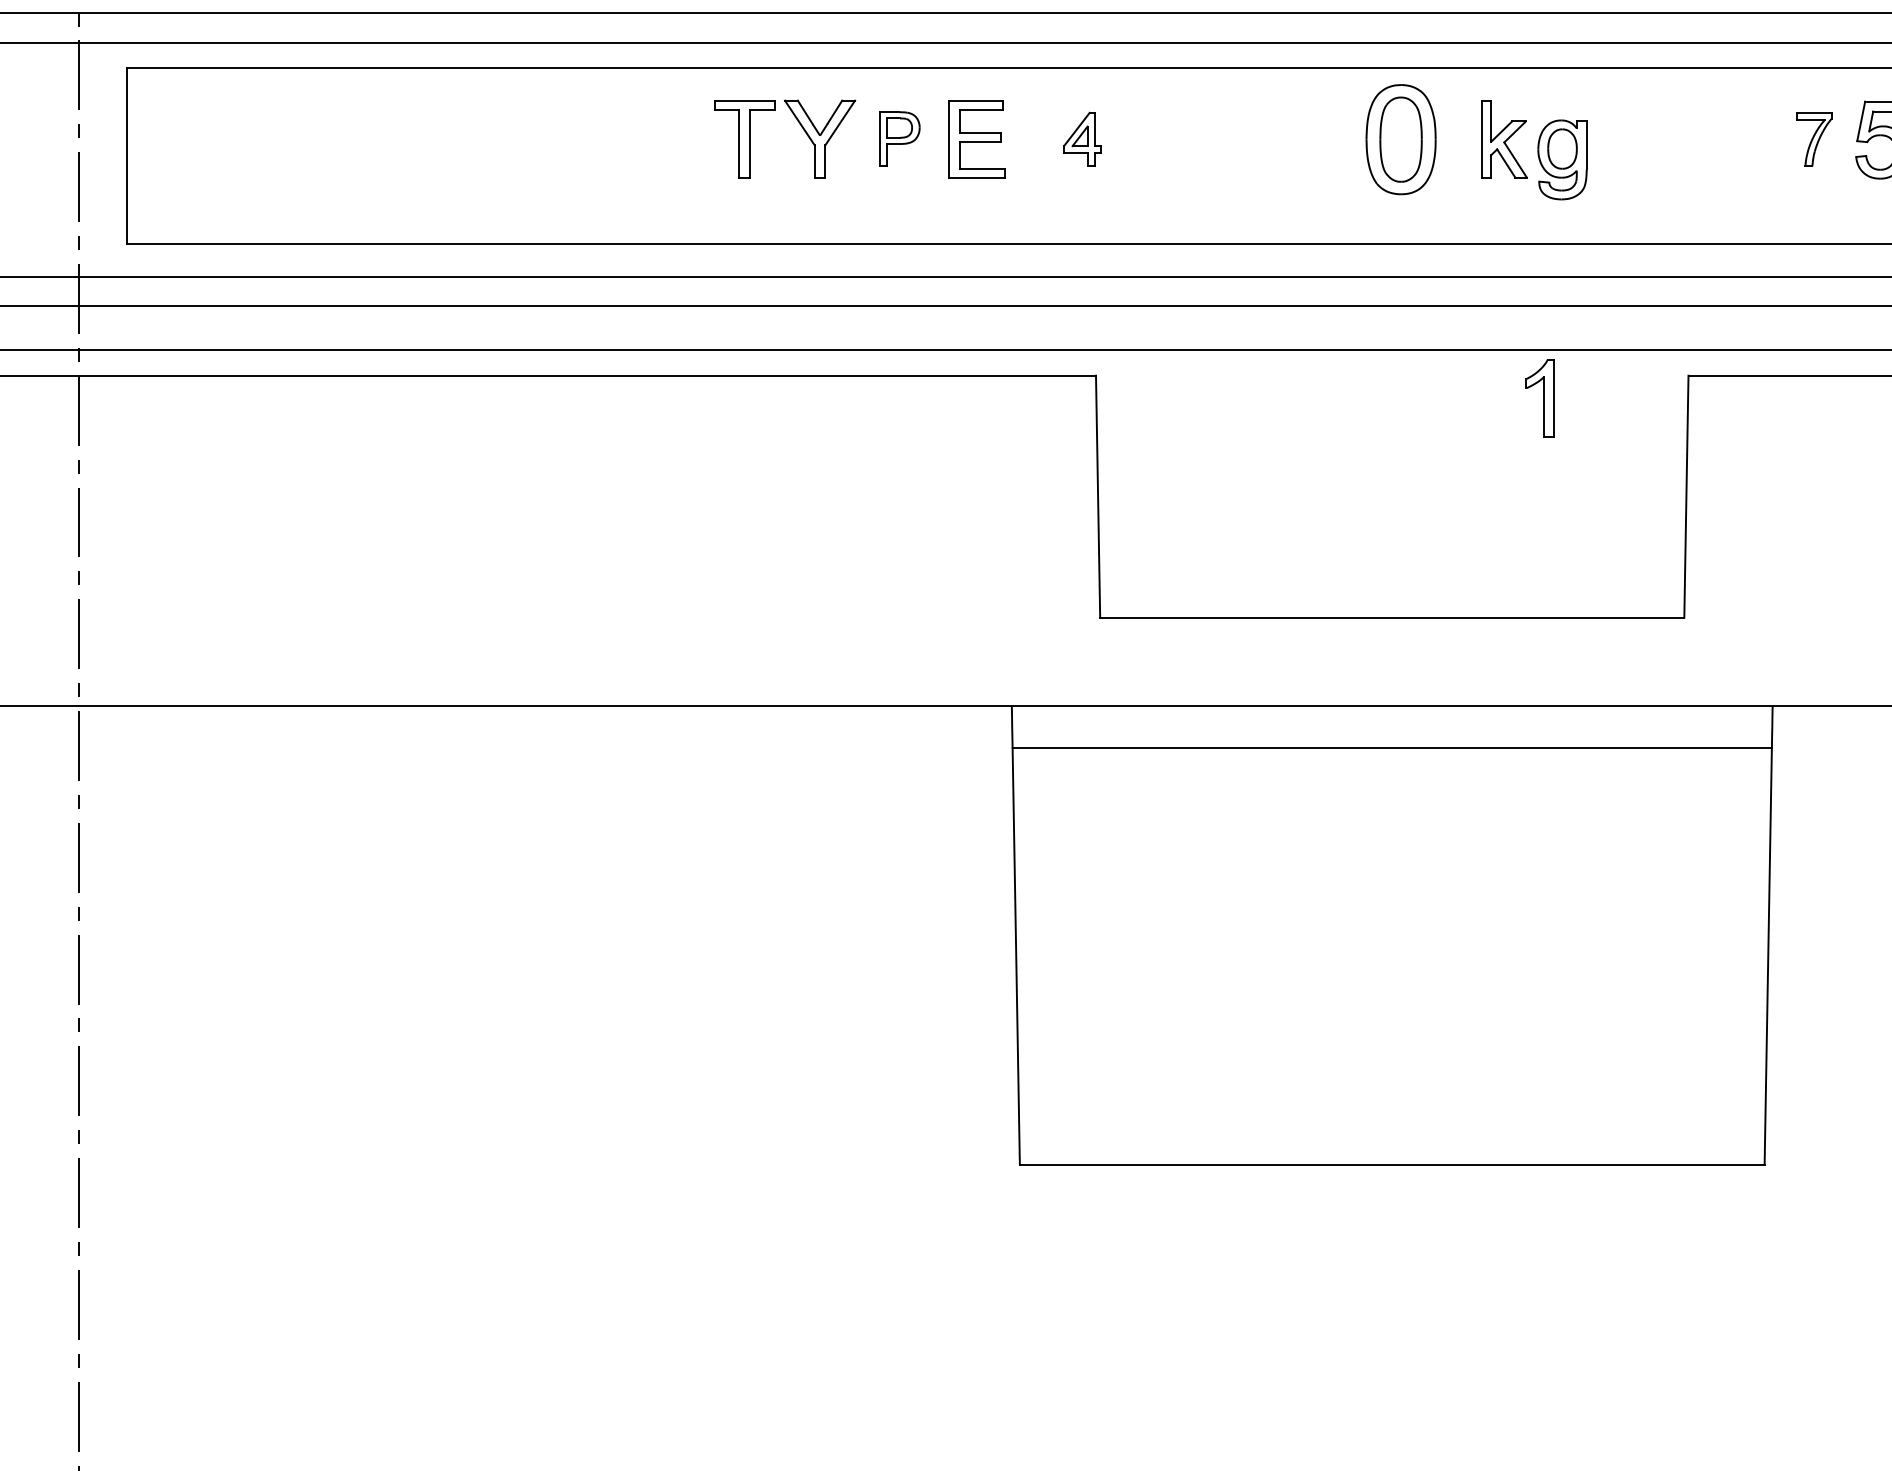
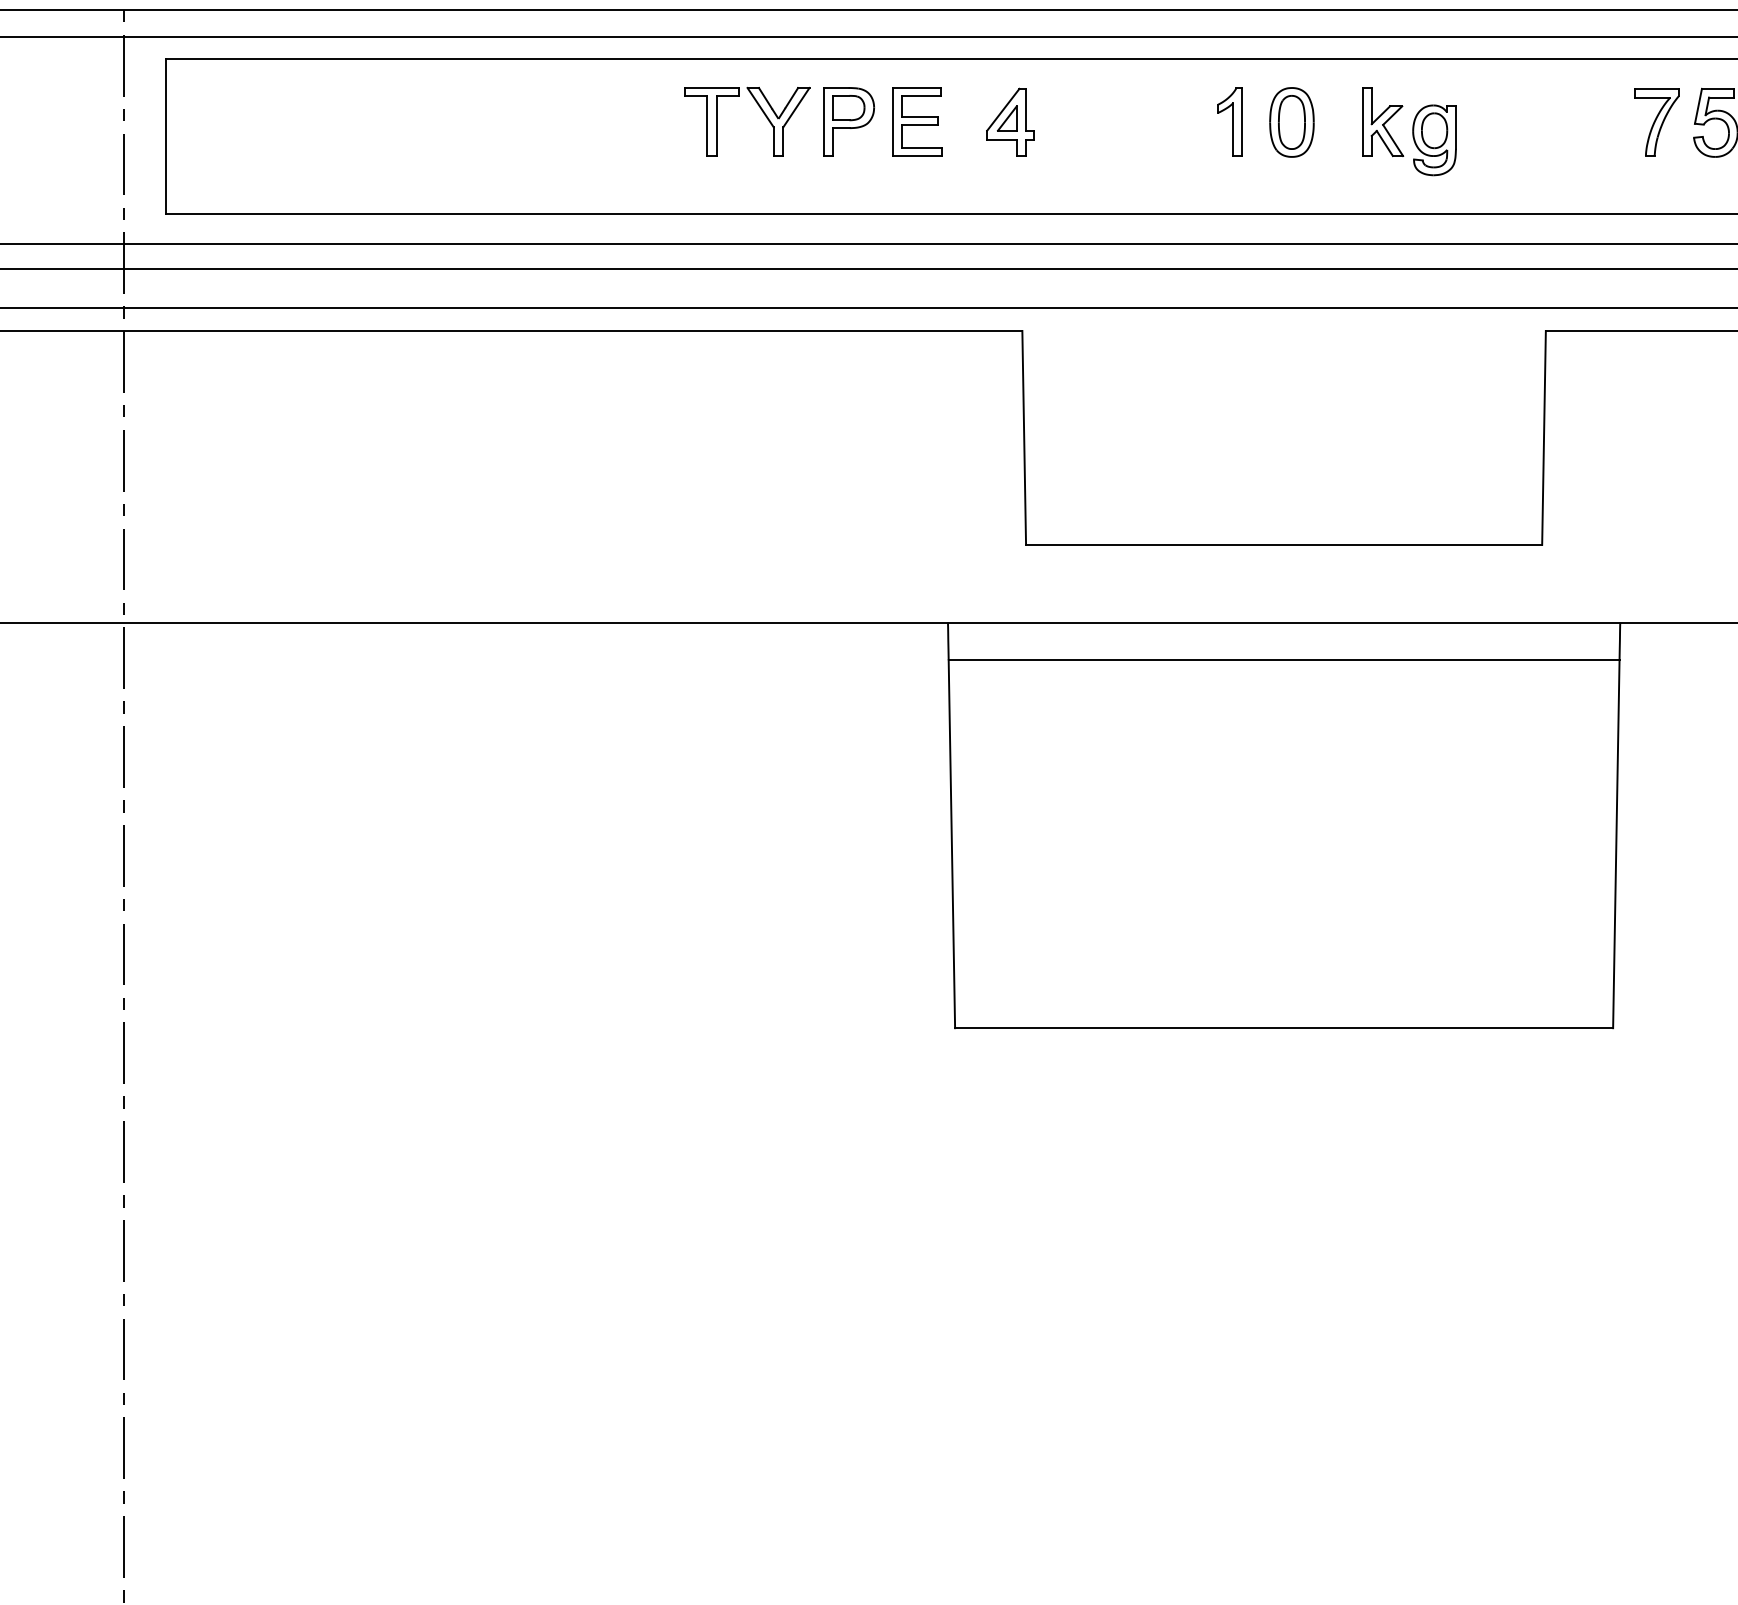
part: (899, 138) -> (848, 121), size x1.43
part: (1082, 138) -> (1010, 121), size x1.43
part: (1400, 139) -> (1291, 122), size x0.71
part: (1813, 139) -> (1656, 122), size x1.43
part: (1539, 397) -> (1229, 121), moved

